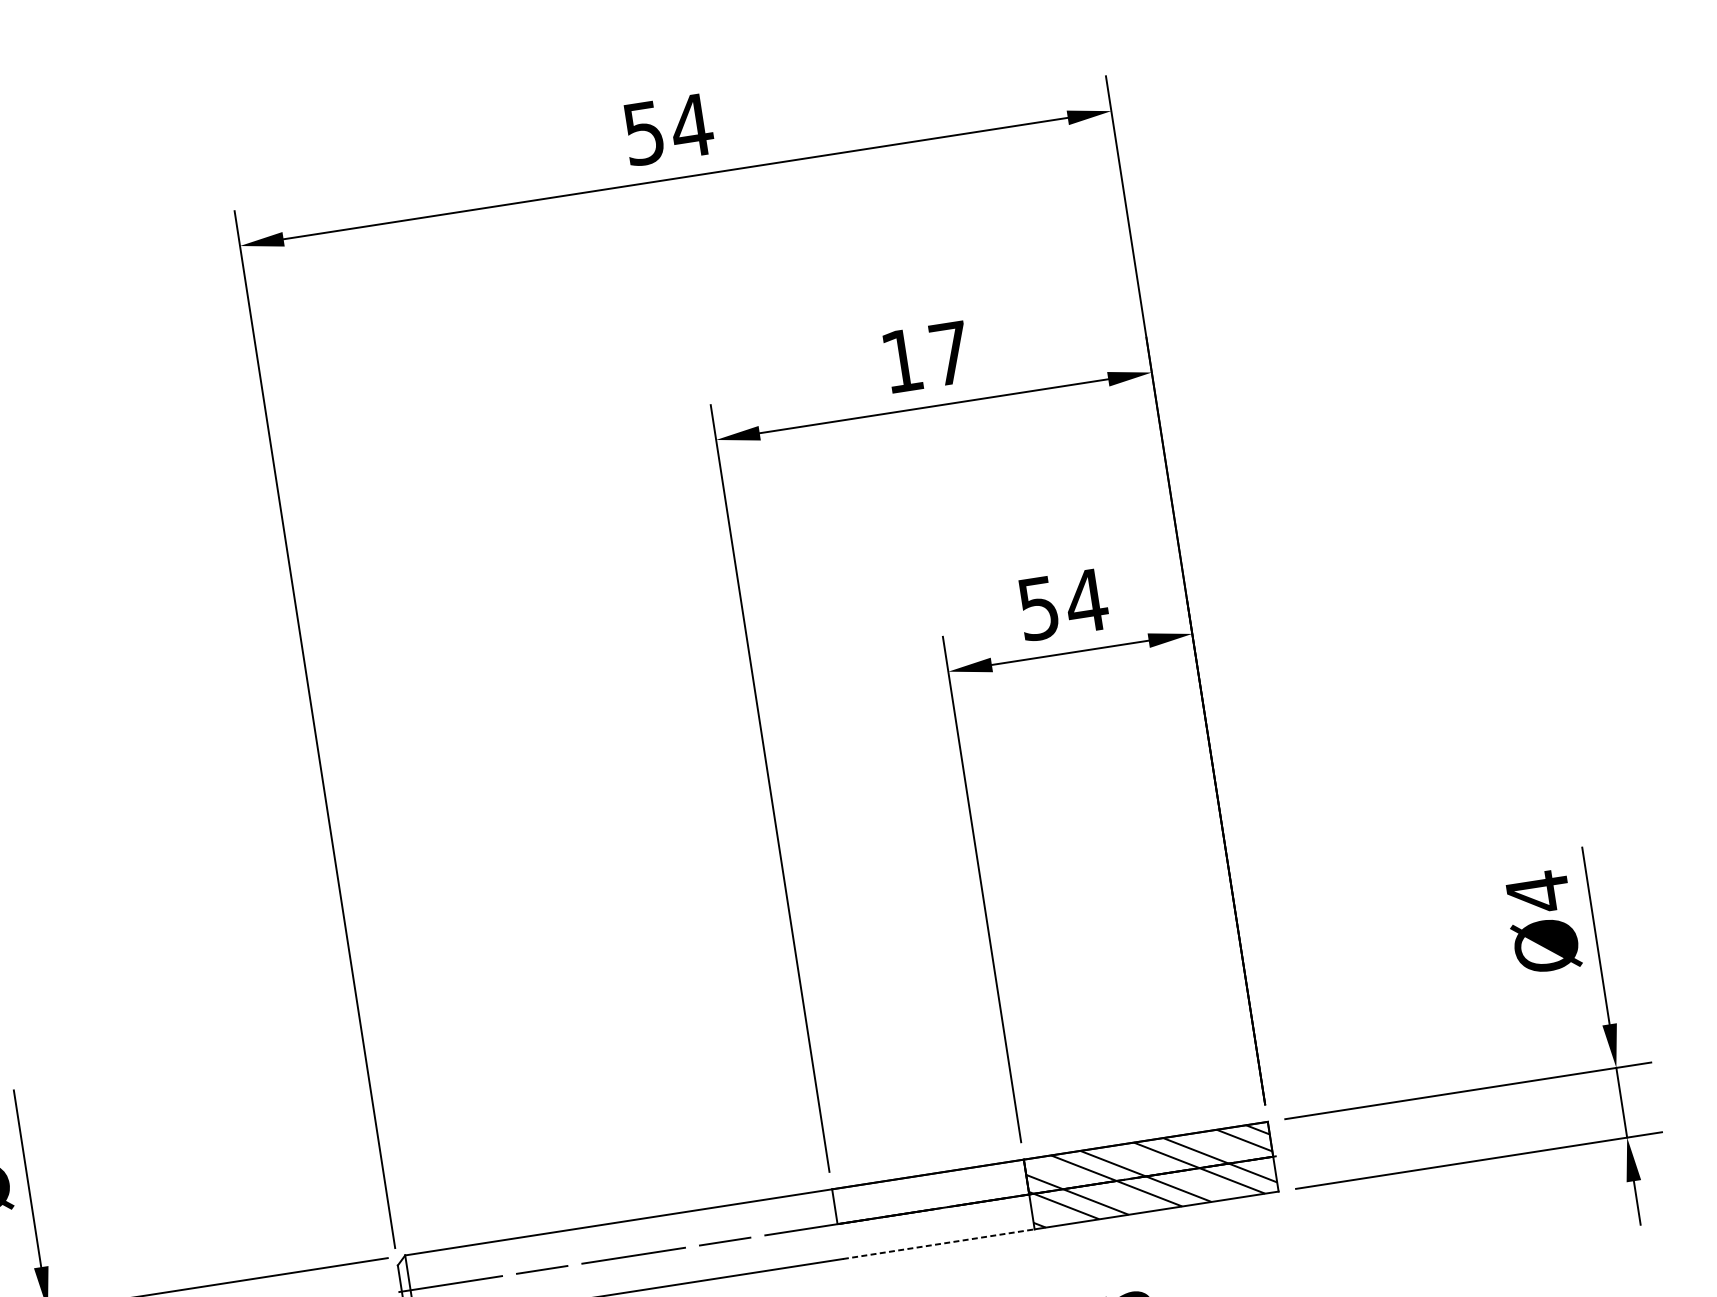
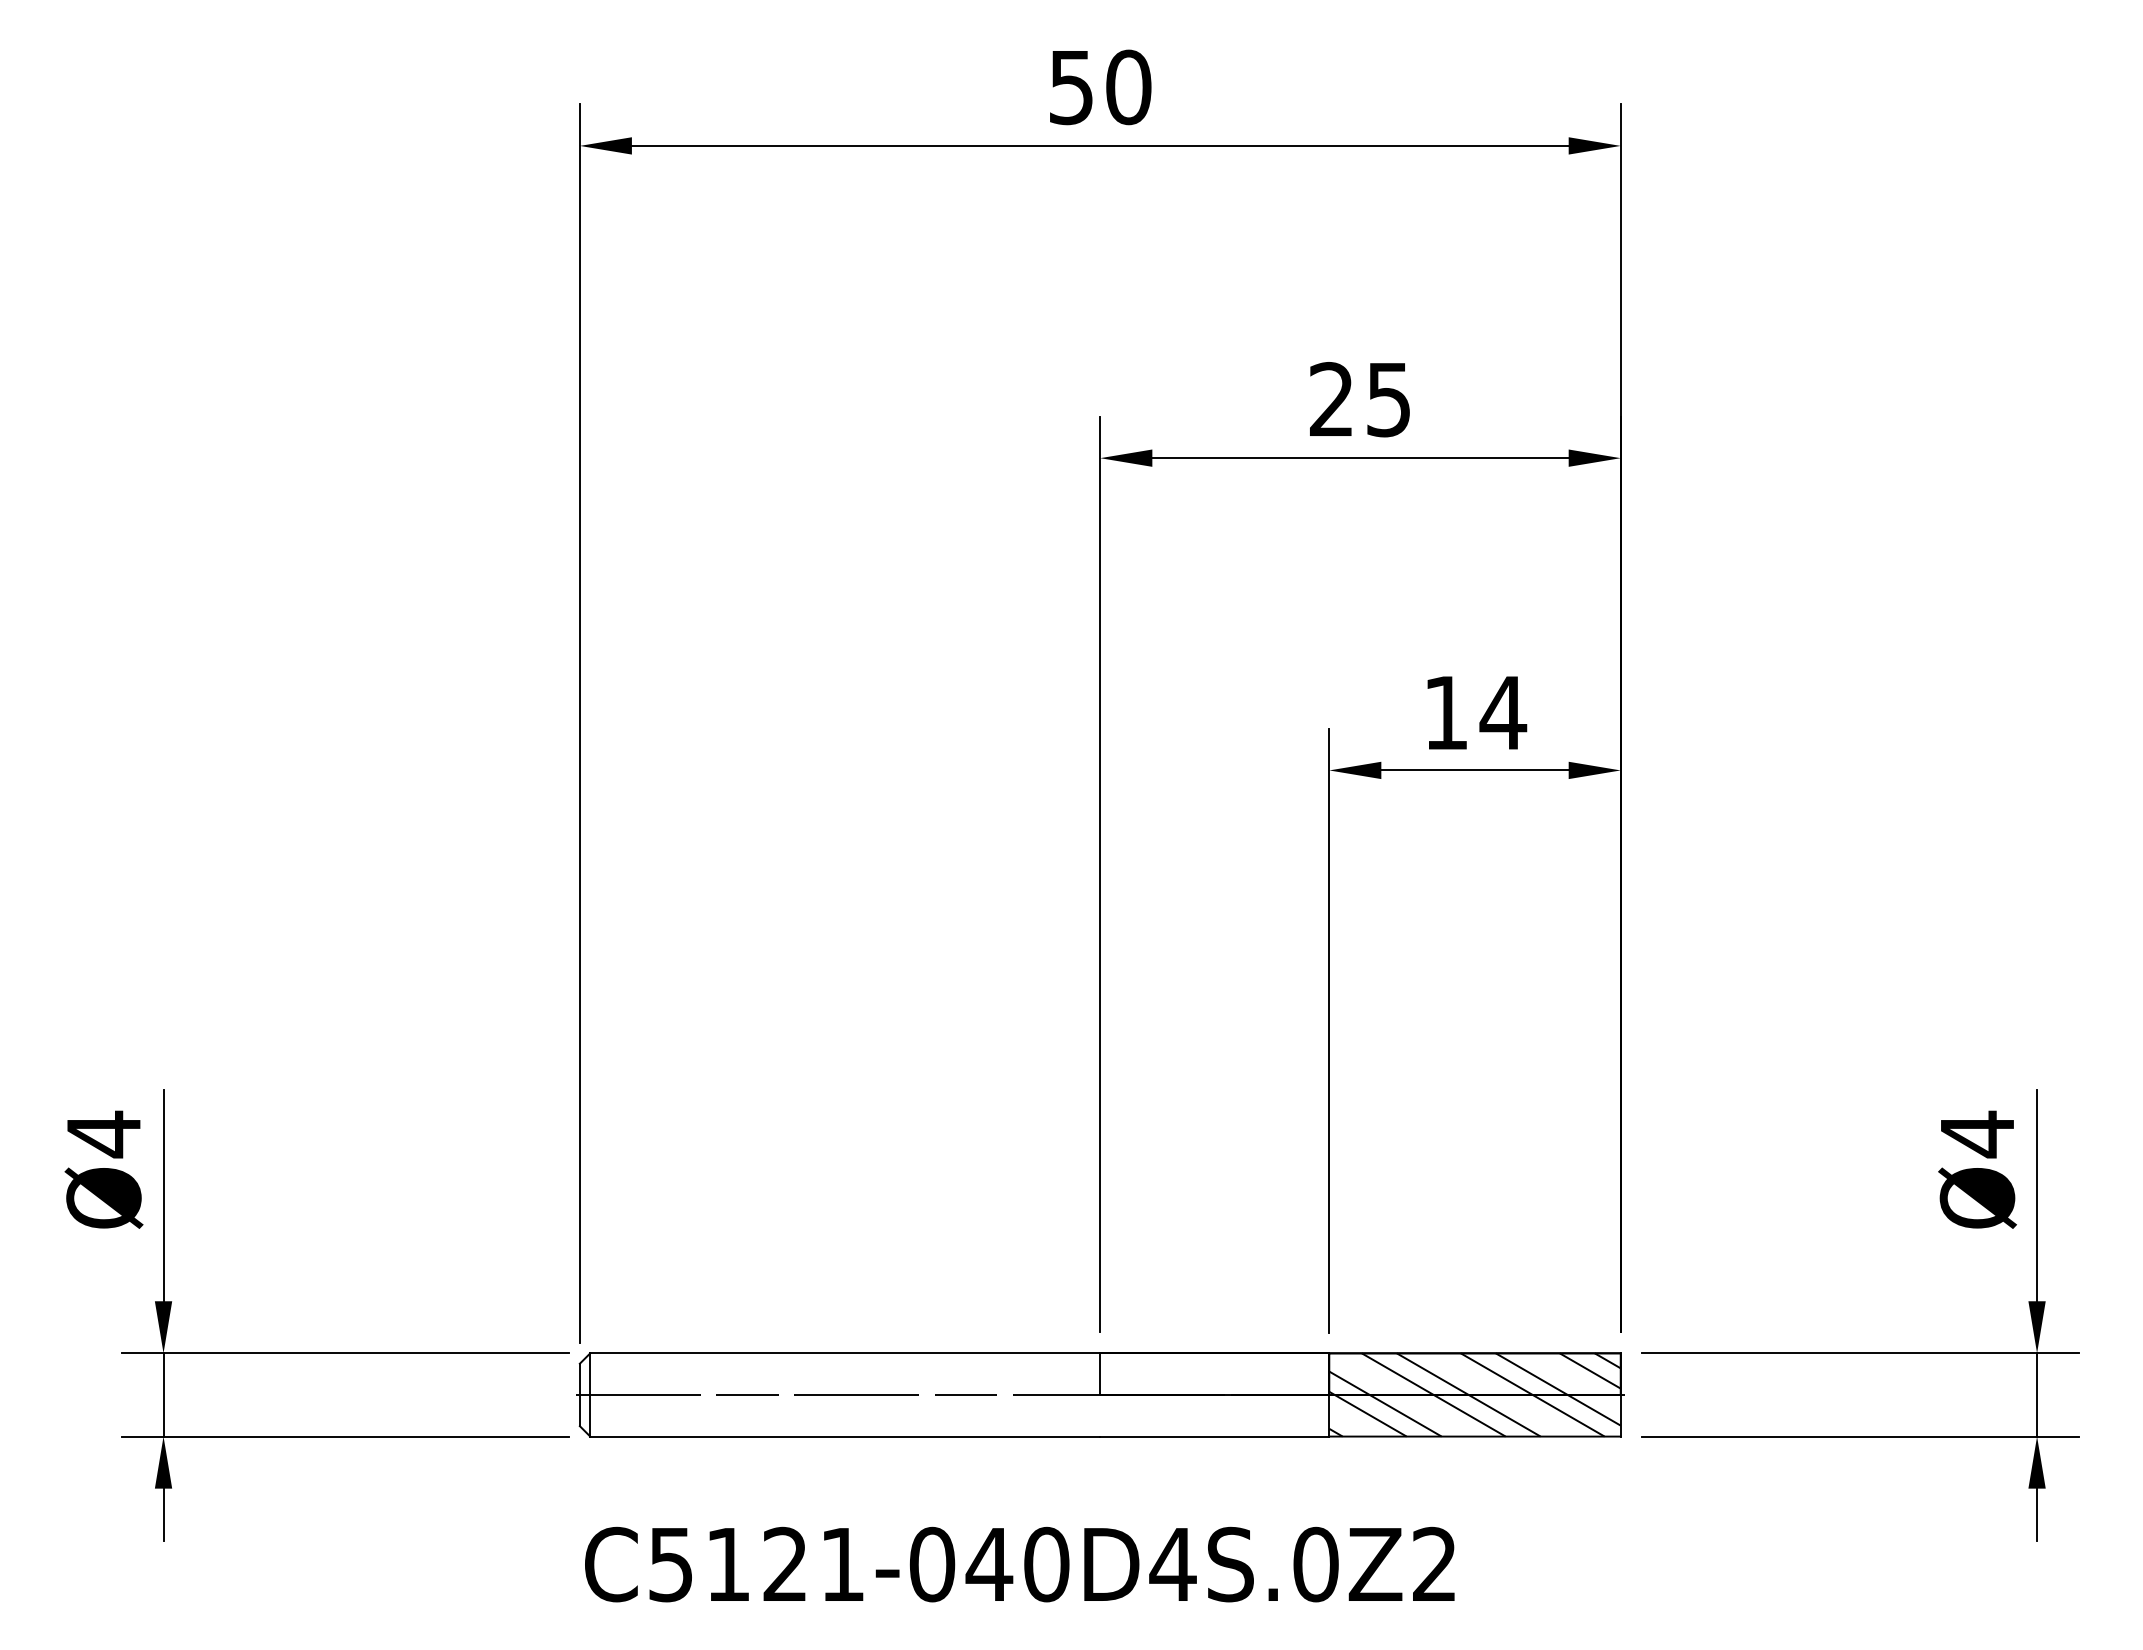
text: (691, 126) -> (1128, 87), 54 -> 50
text: (925, 357) -> (1359, 399), 17 -> 25
text: (1038, 608) -> (1445, 713), 54 -> 14
line: (939, 1244) -> (1215, 1436), dashed -> solid

